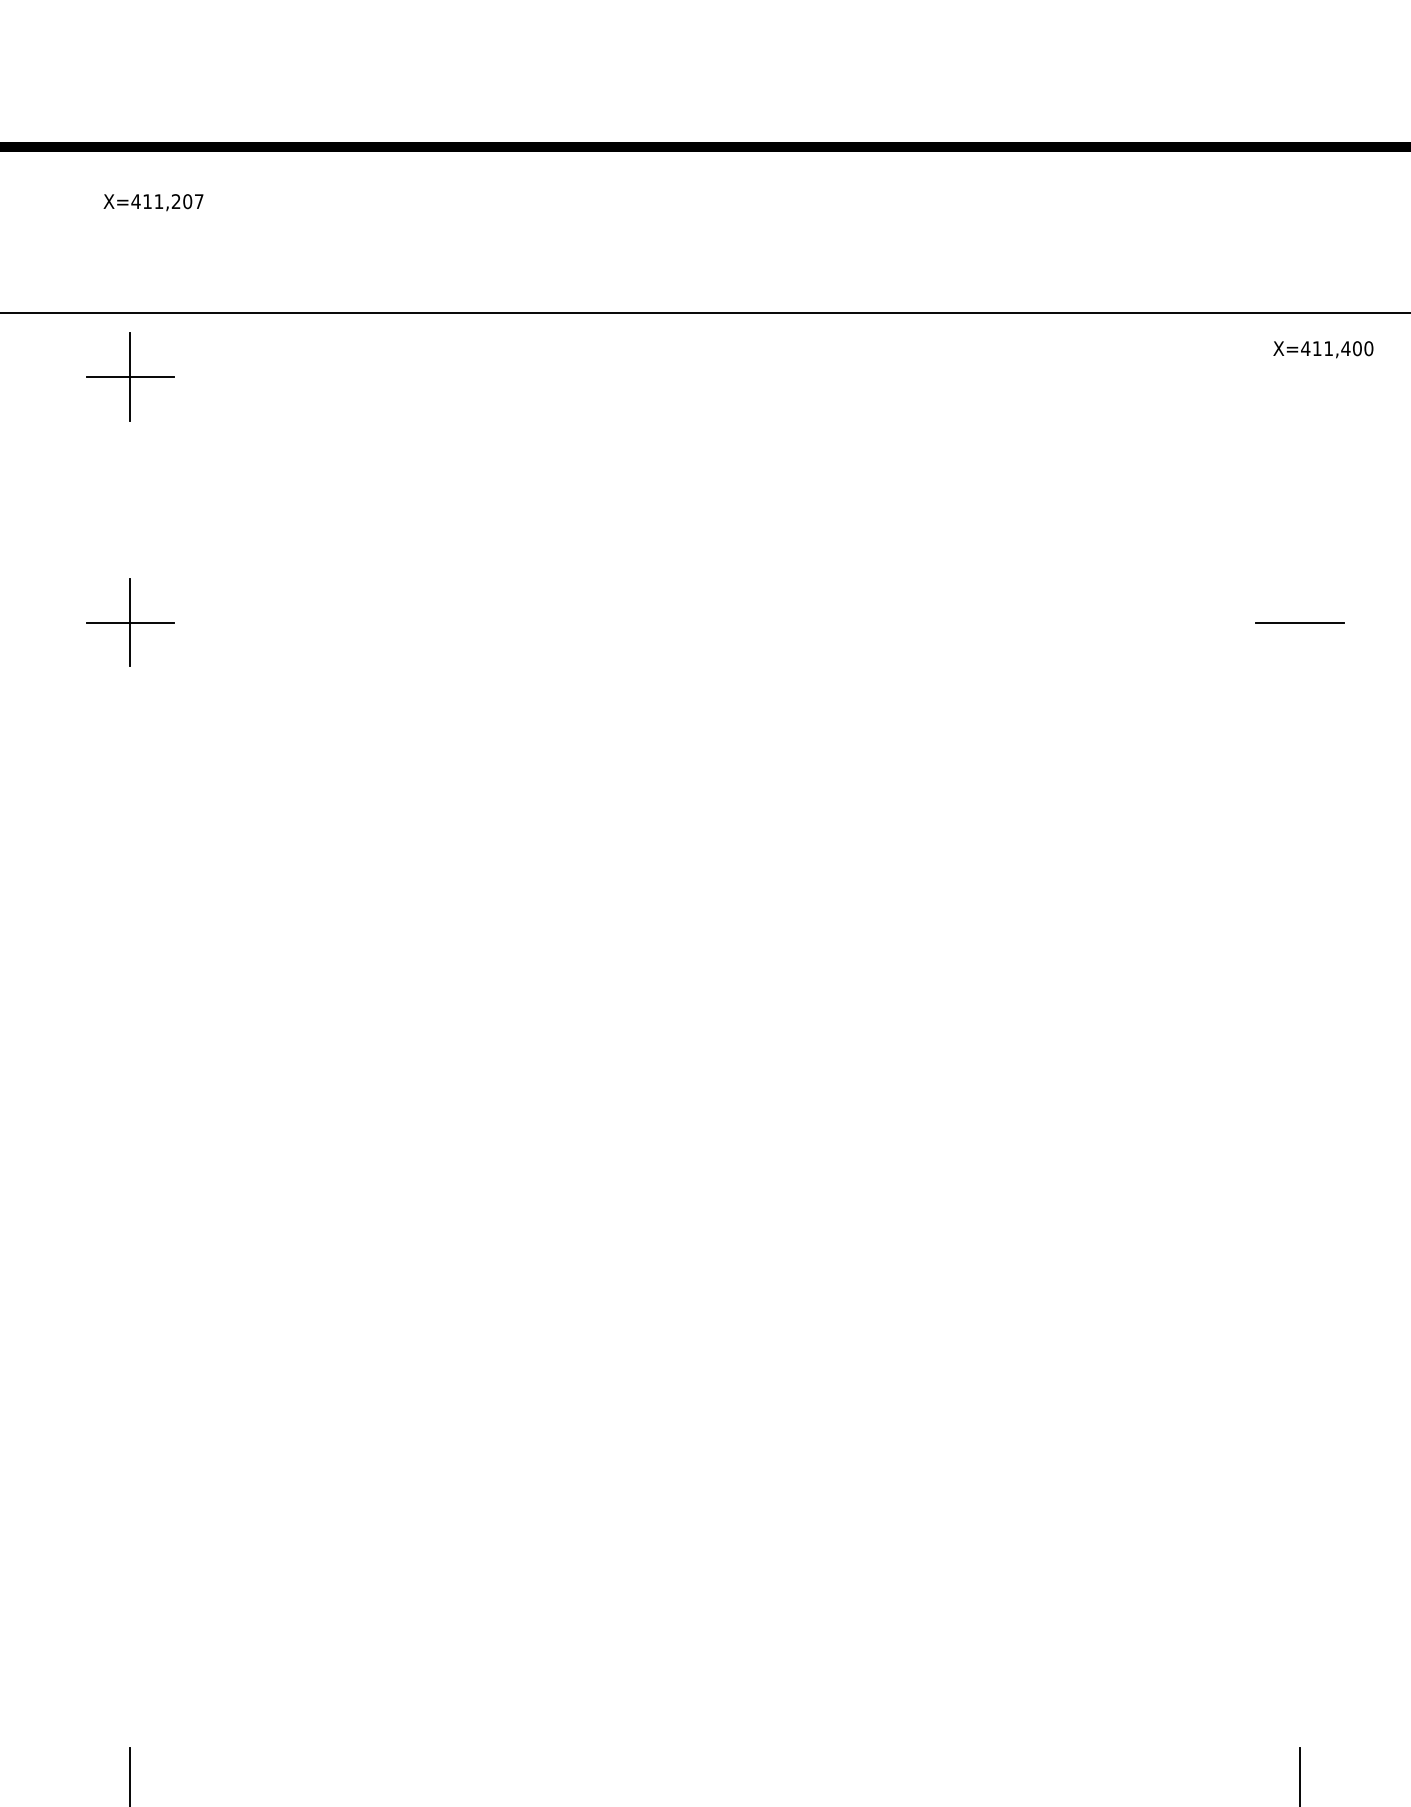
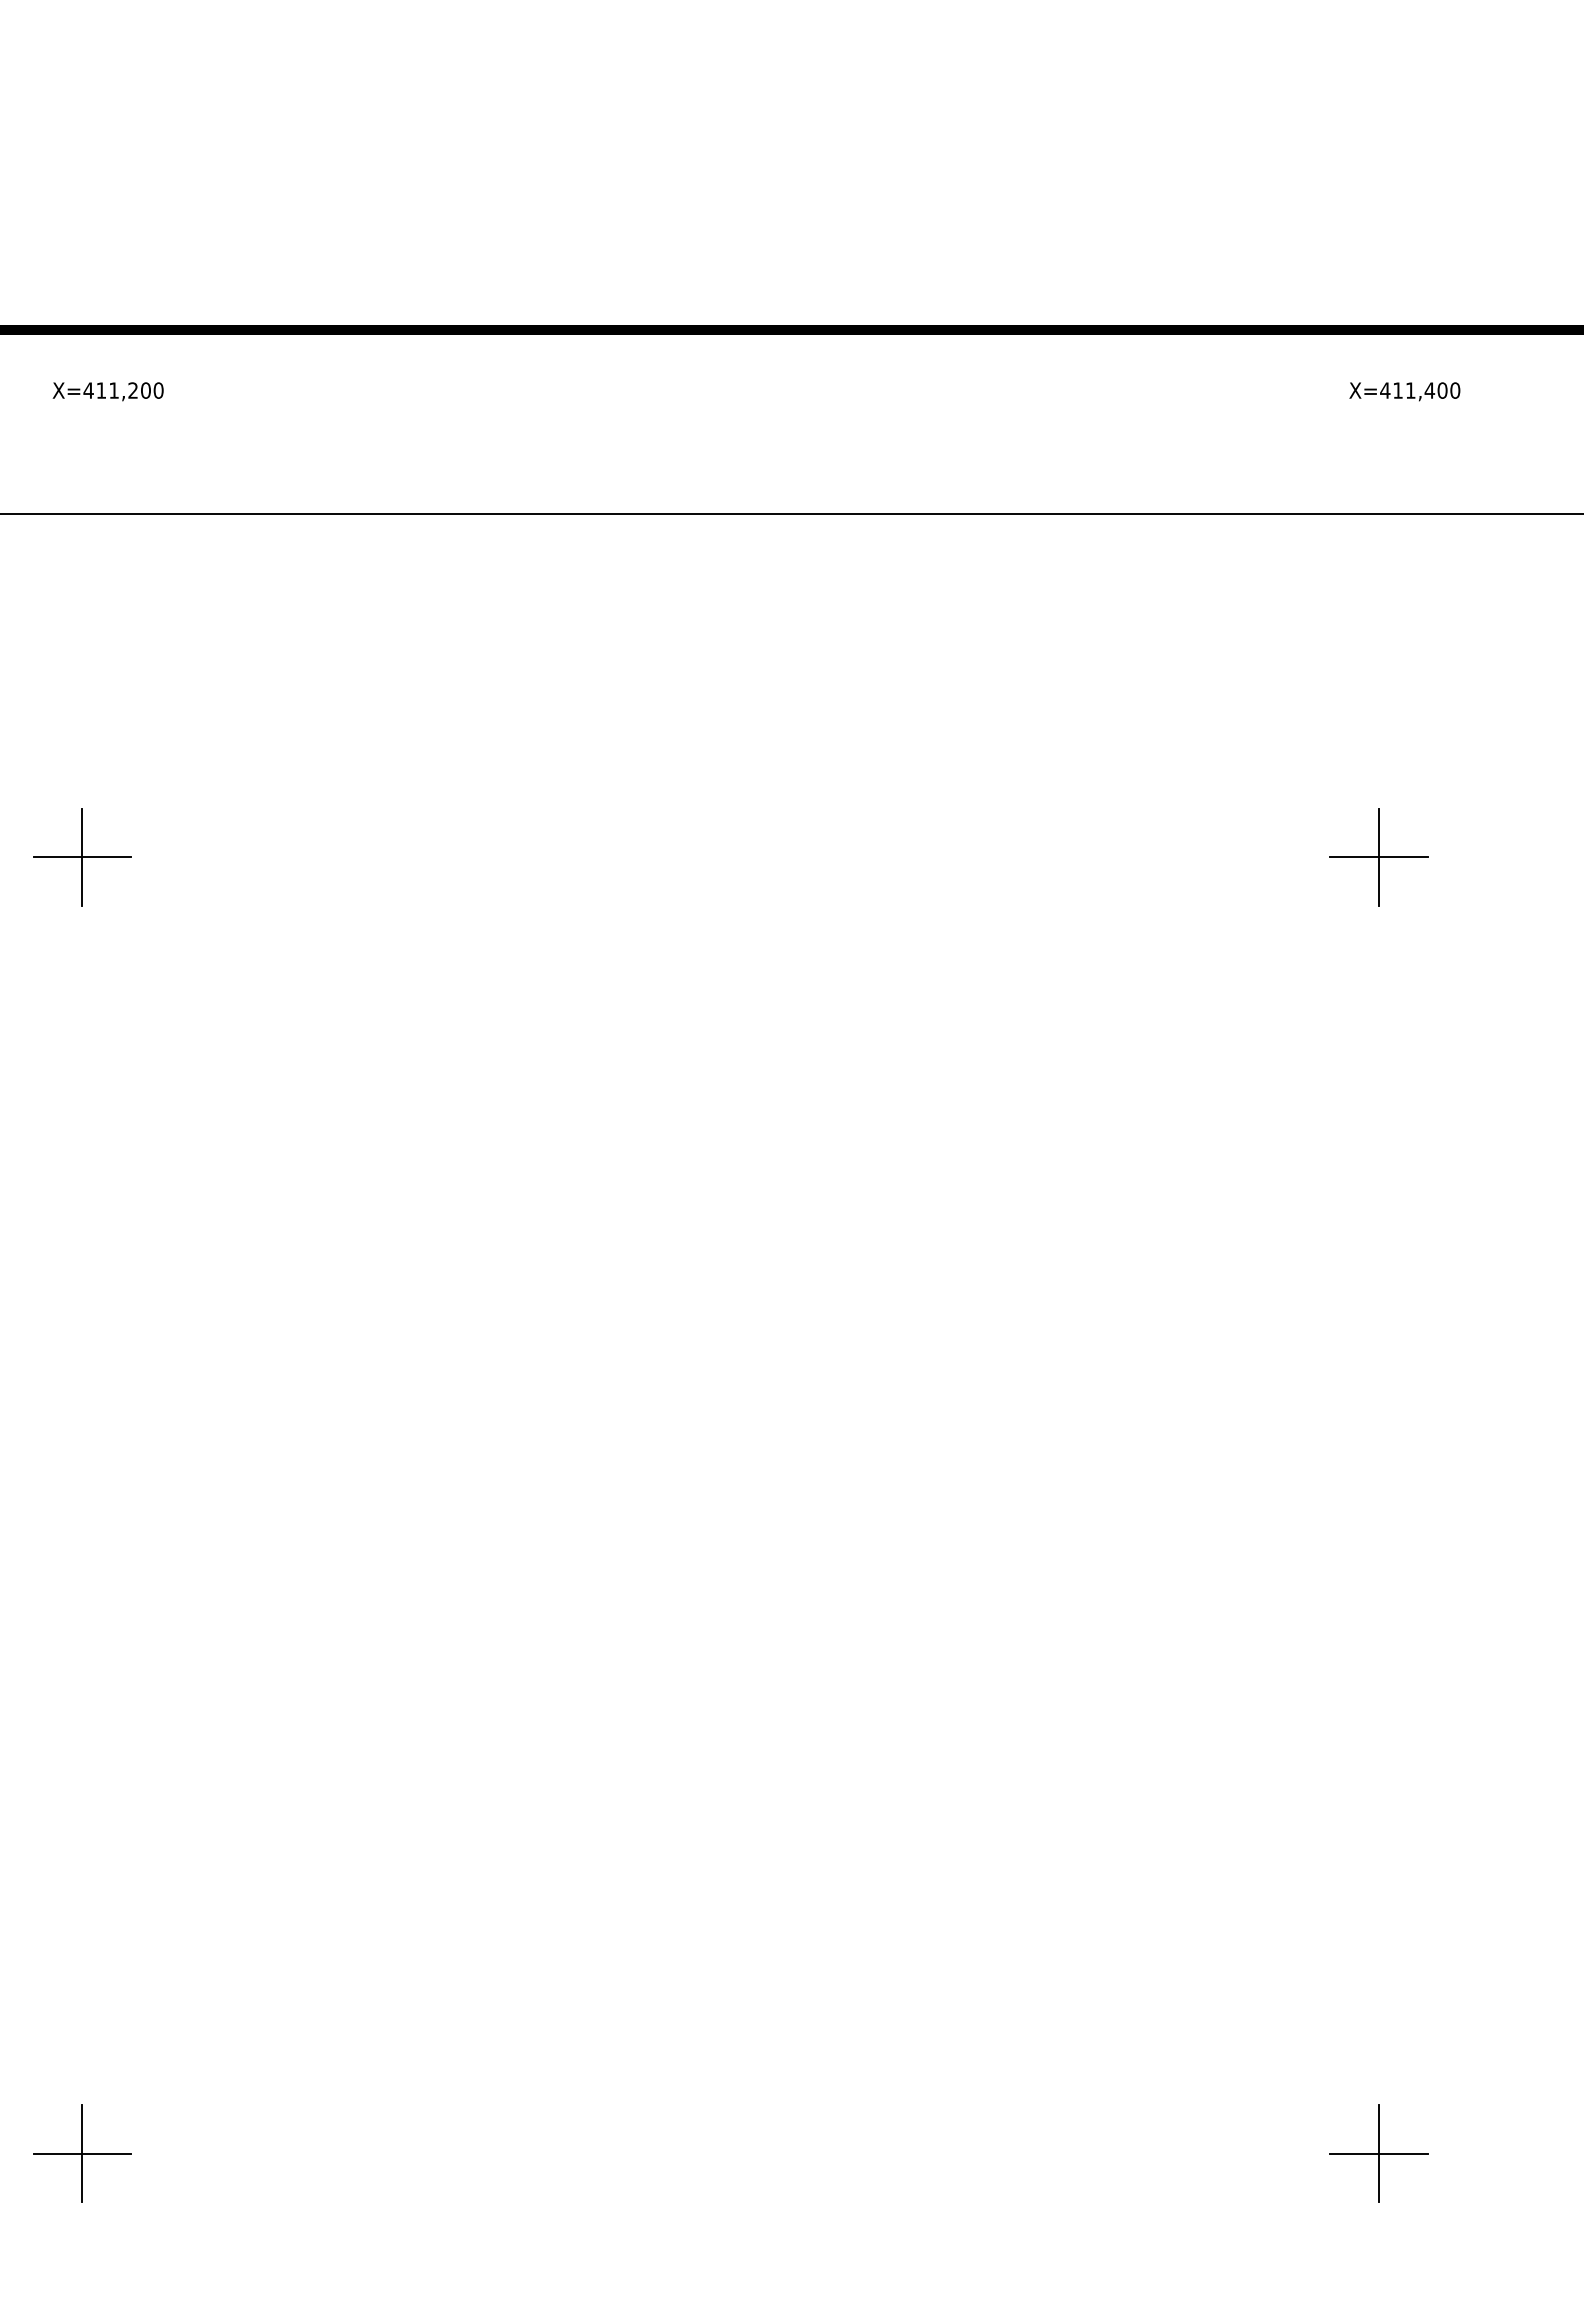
text: (199, 201) -> (158, 390), X=411,207 -> X=411,200
text: (1323, 349) -> (1404, 391), moved
part: (130, 377) -> (82, 585), removed
line: (1300, 621) -> (1379, 856), added
line: (130, 1791) -> (82, 2153), added
line: (1299, 1791) -> (1378, 2153), added

